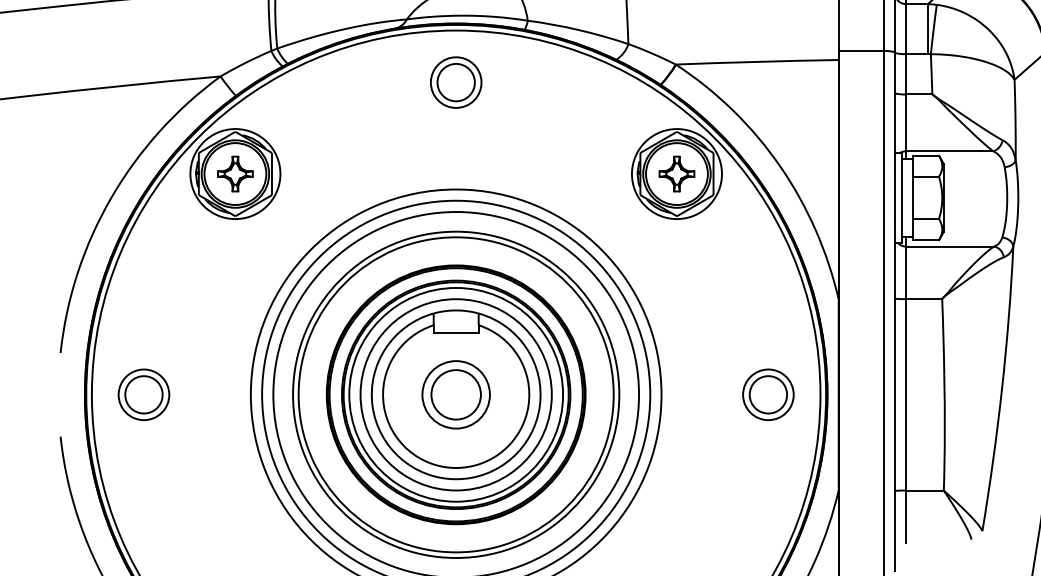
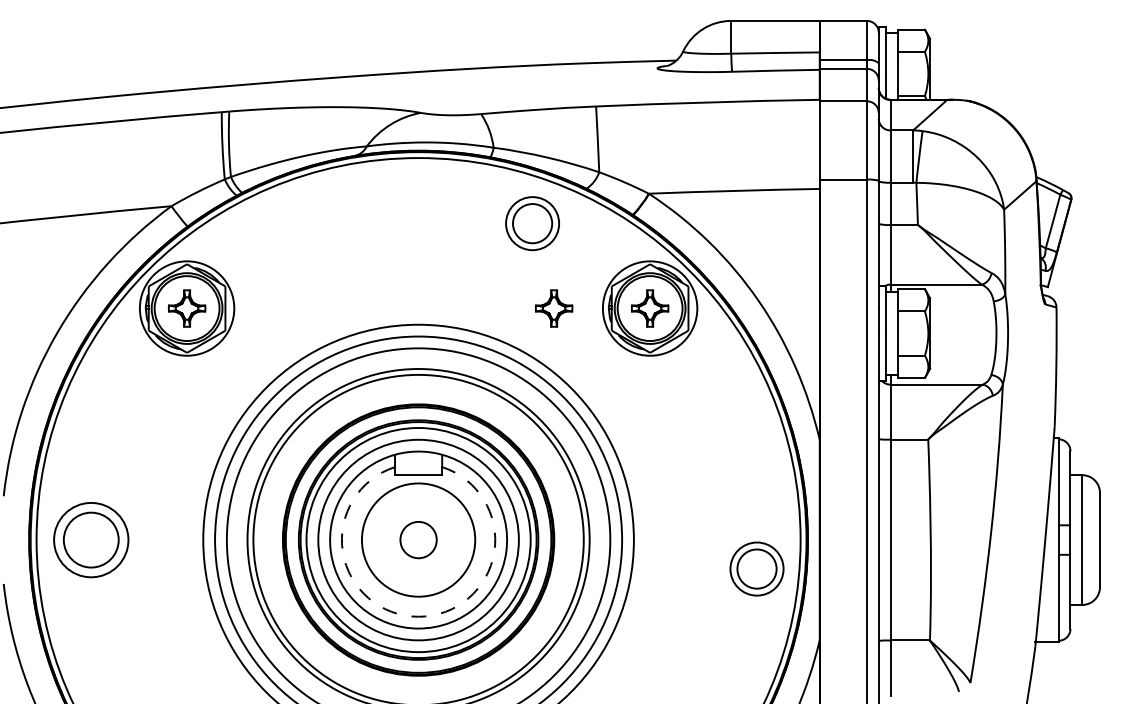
part: (456, 82) -> (532, 223), moved
part: (585, 174) -> (554, 308), added
part: (143, 394) -> (90, 539), size x1.4
circle: (456, 394) -> (418, 539), size x1.6
part: (767, 394) -> (756, 568), moved
circle: (456, 395) -> (418, 540), size x0.7
arc: (456, 467) -> (418, 616), solid -> dashed

